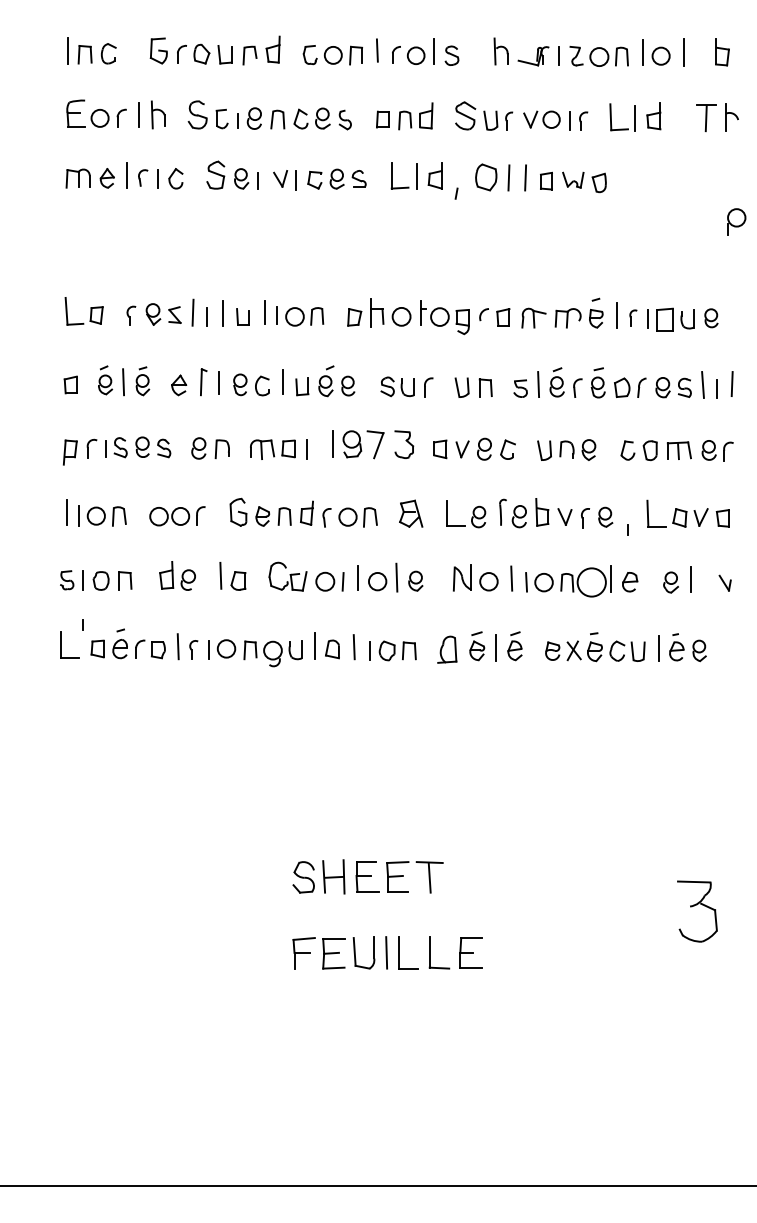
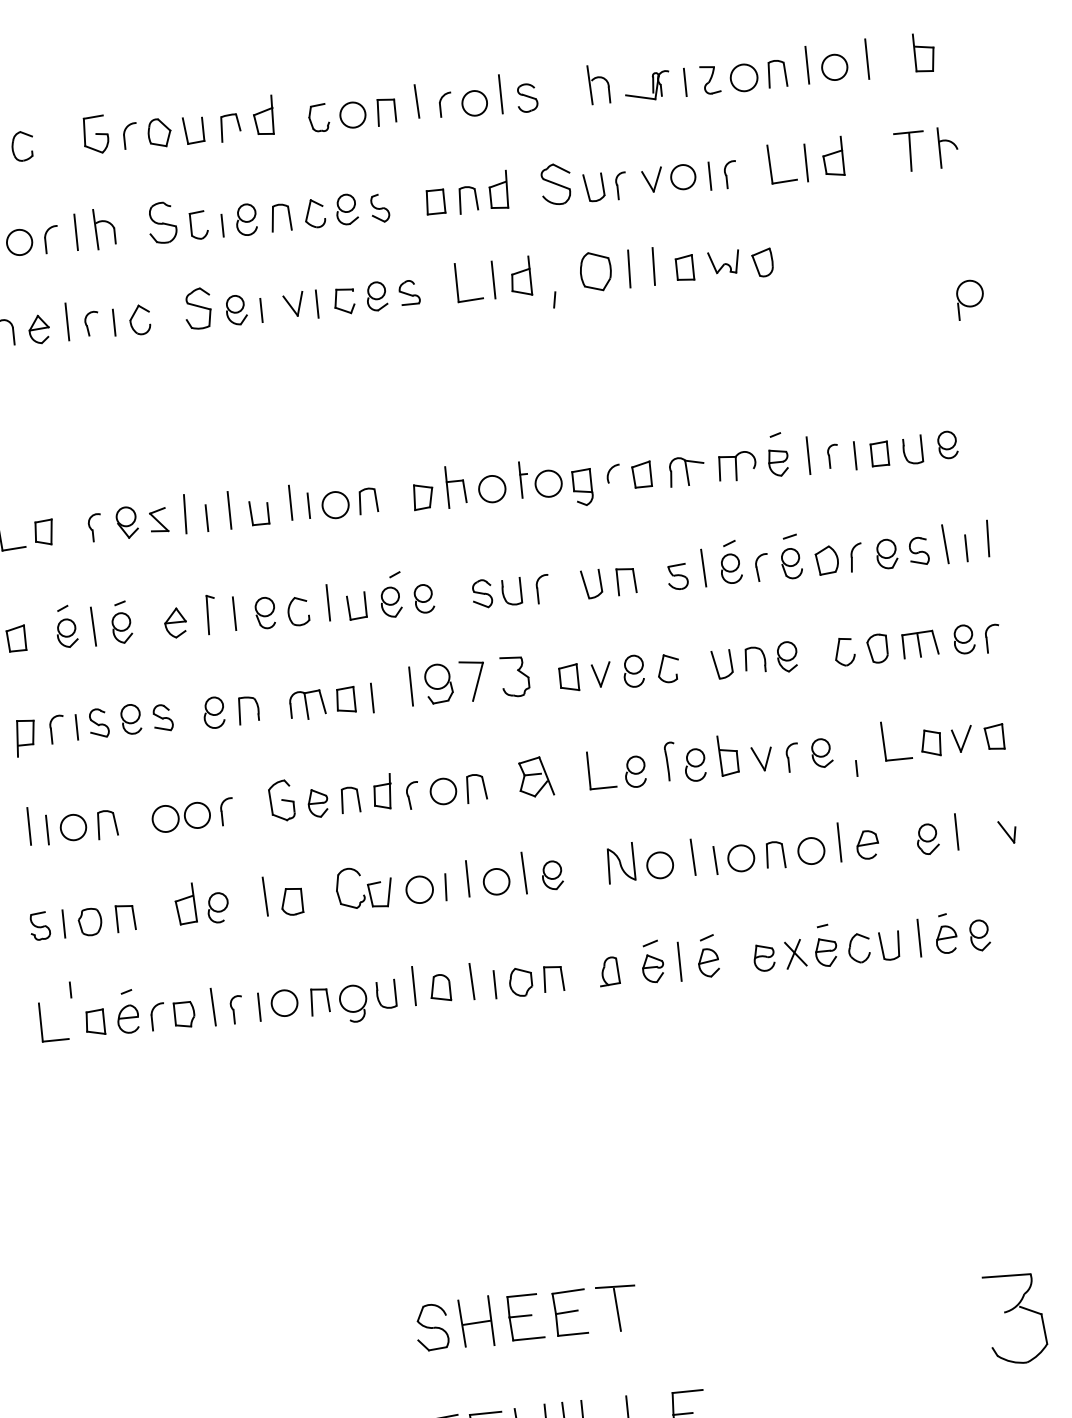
part: (664, 319) -> (878, 453), size x0.71
circle: (591, 582) -> (810, 851), size x0.62
part: (447, 649) -> (609, 971), size x0.71

